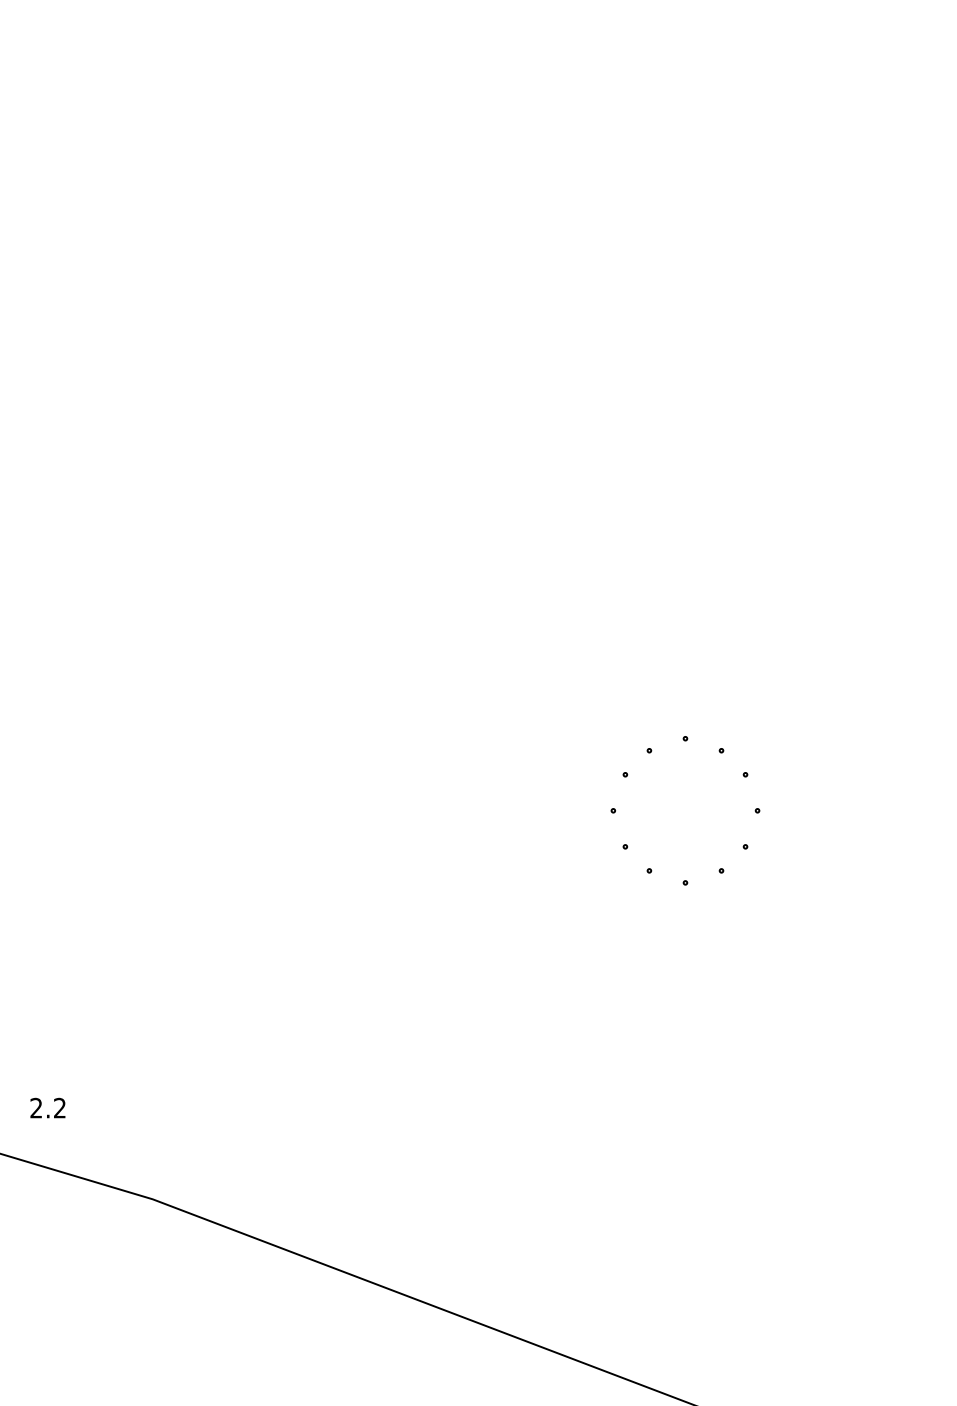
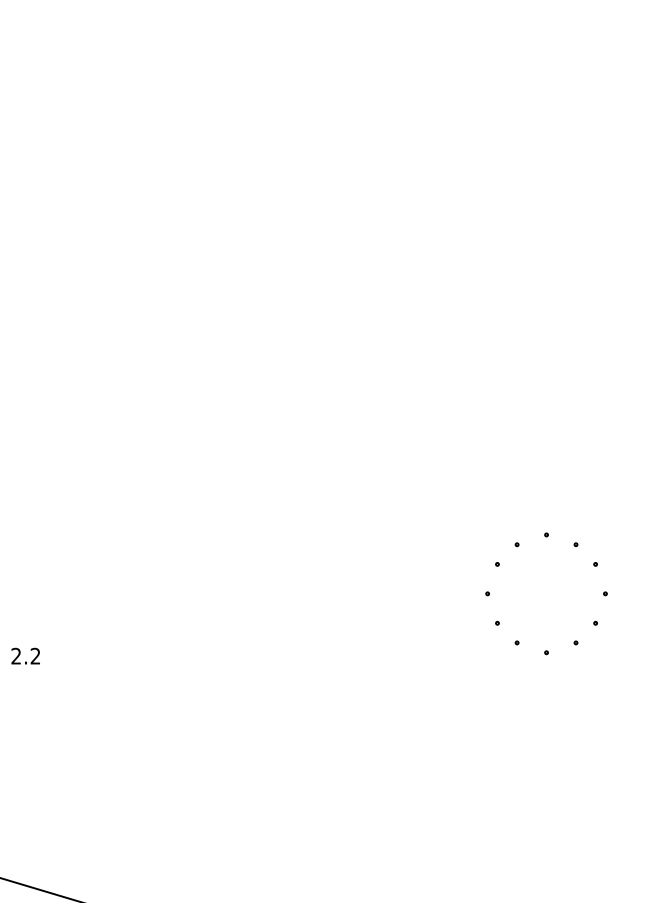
text: (47, 1107) -> (25, 655), moved

